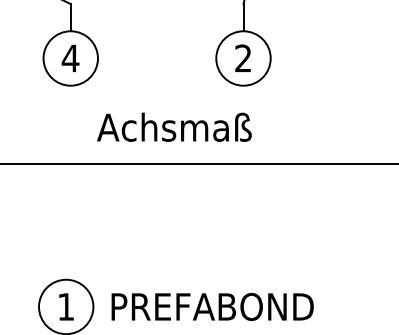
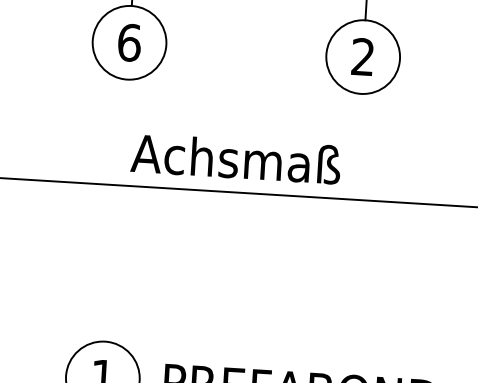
text: (70, 58) -> (129, 42), 4 -> 6
text: (174, 126) -> (236, 157), moved

